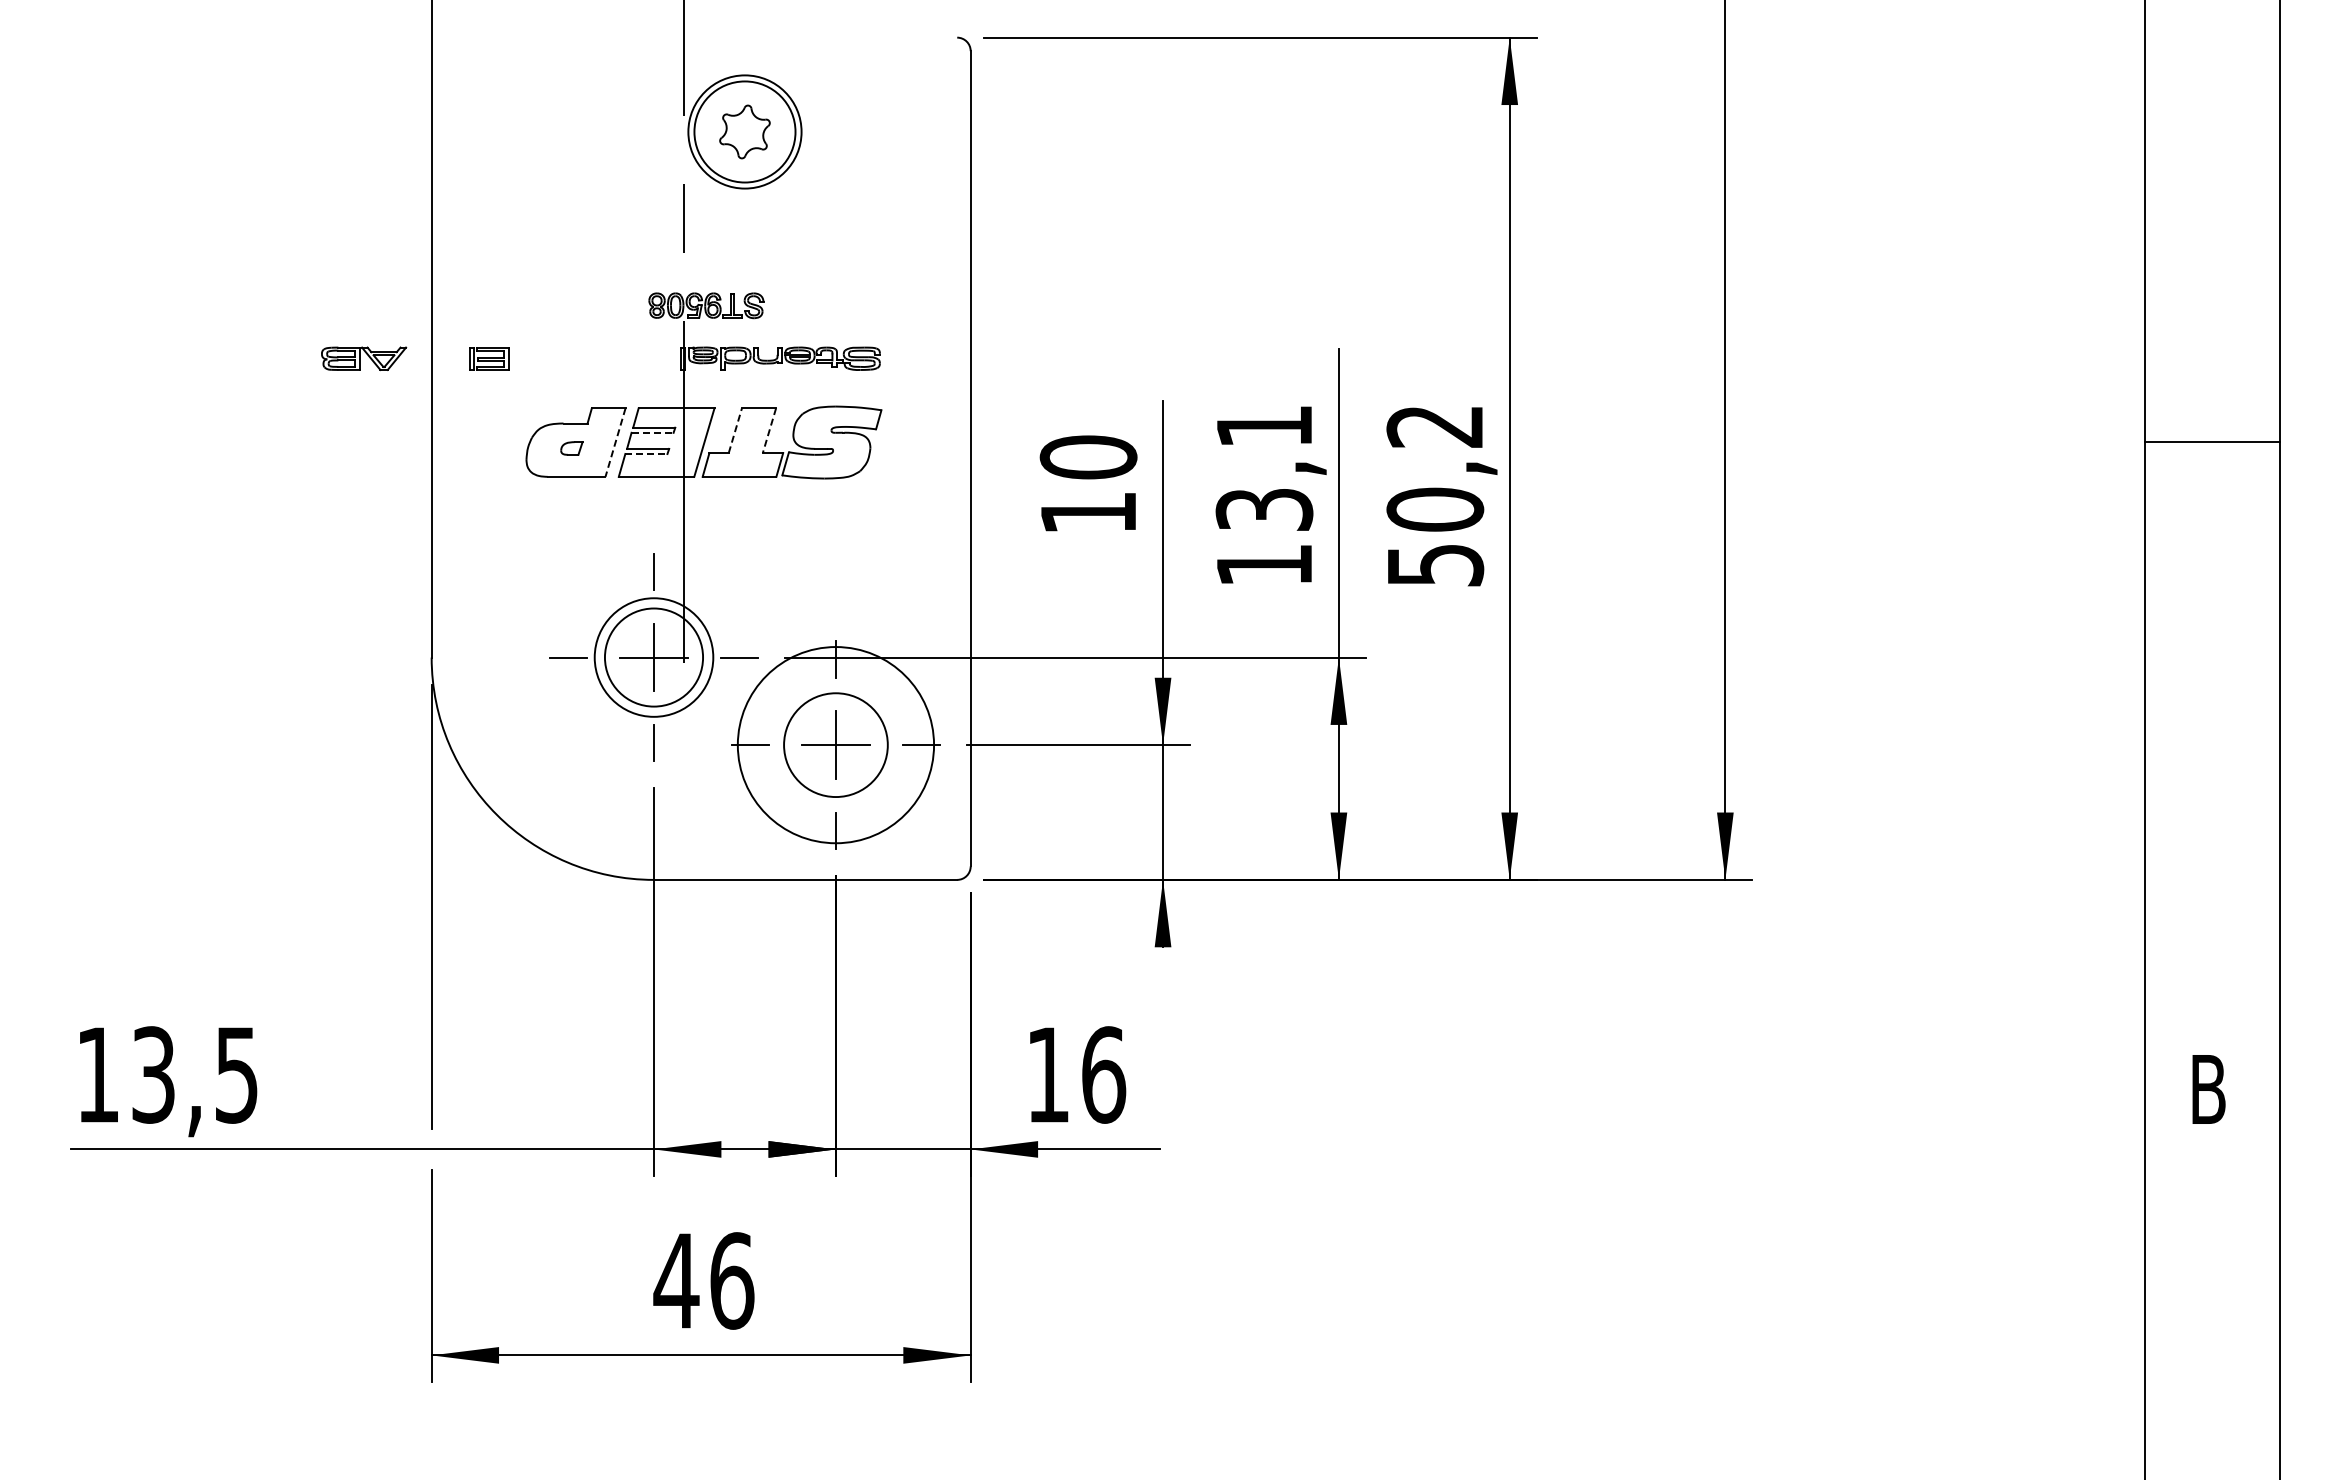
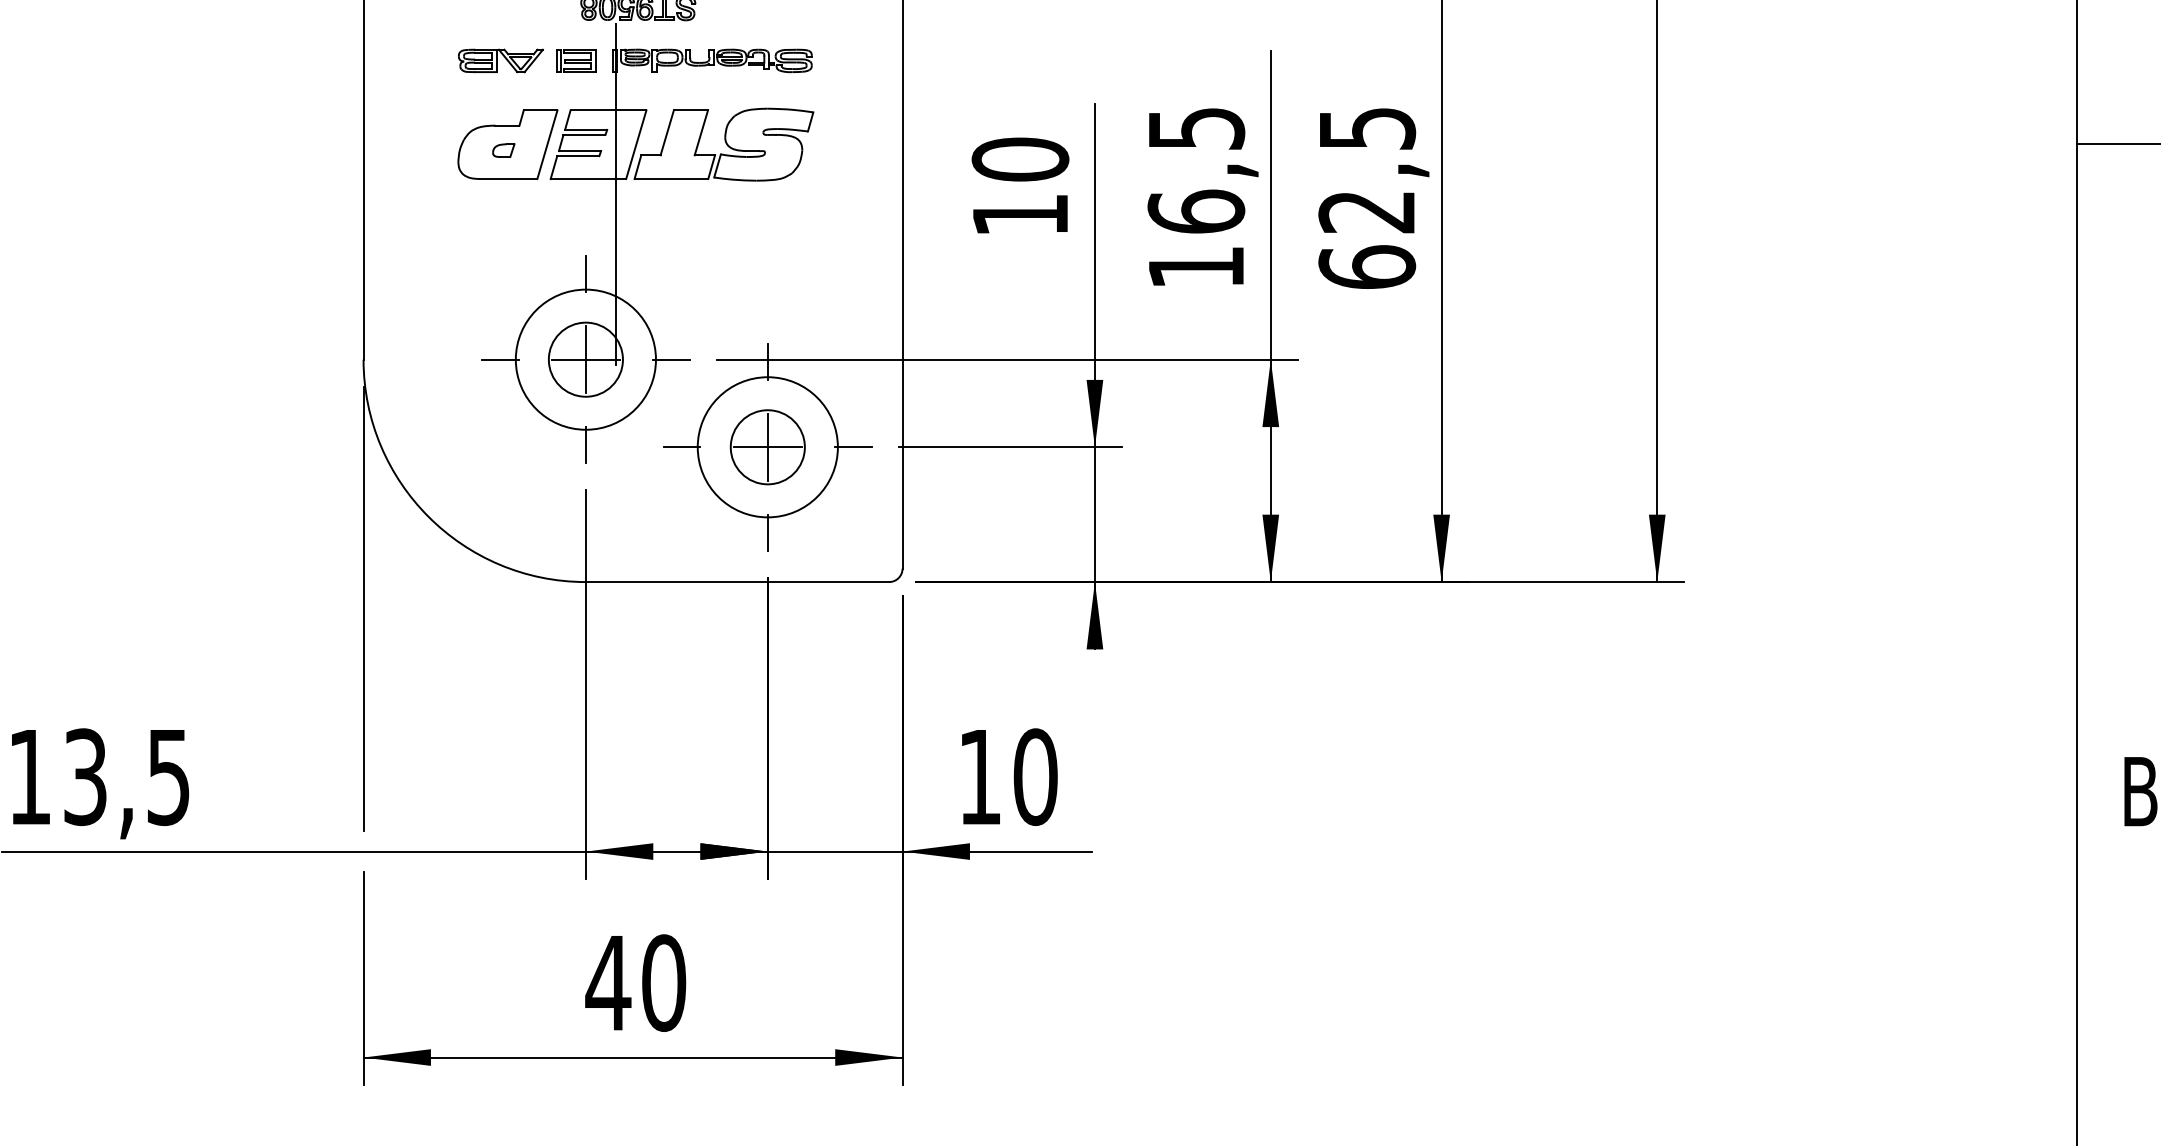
part: (364, 358) -> (501, 60), moved
part: (489, 358) -> (576, 60), moved
line: (735, 430) -> (667, 132), dashed -> solid
line: (769, 431) -> (701, 133), dashed -> solid
line: (653, 432) -> (585, 134), dashed -> solid
line: (615, 442) -> (547, 144), dashed -> solid
line: (646, 454) -> (578, 156), dashed -> solid
text: (1264, 468) -> (1196, 170), 13,1 -> 16,5
text: (1435, 496) -> (1367, 198), 50,2 -> 62,5
circle: (653, 657) -> (585, 359), size x0.62
circle: (653, 657) -> (585, 359), size x1.43
circle: (835, 745) -> (767, 447), size x0.71
circle: (835, 745) -> (767, 447), size x0.71
text: (1104, 1074) -> (1036, 776), 16 -> 10
text: (732, 1280) -> (664, 982), 46 -> 40

